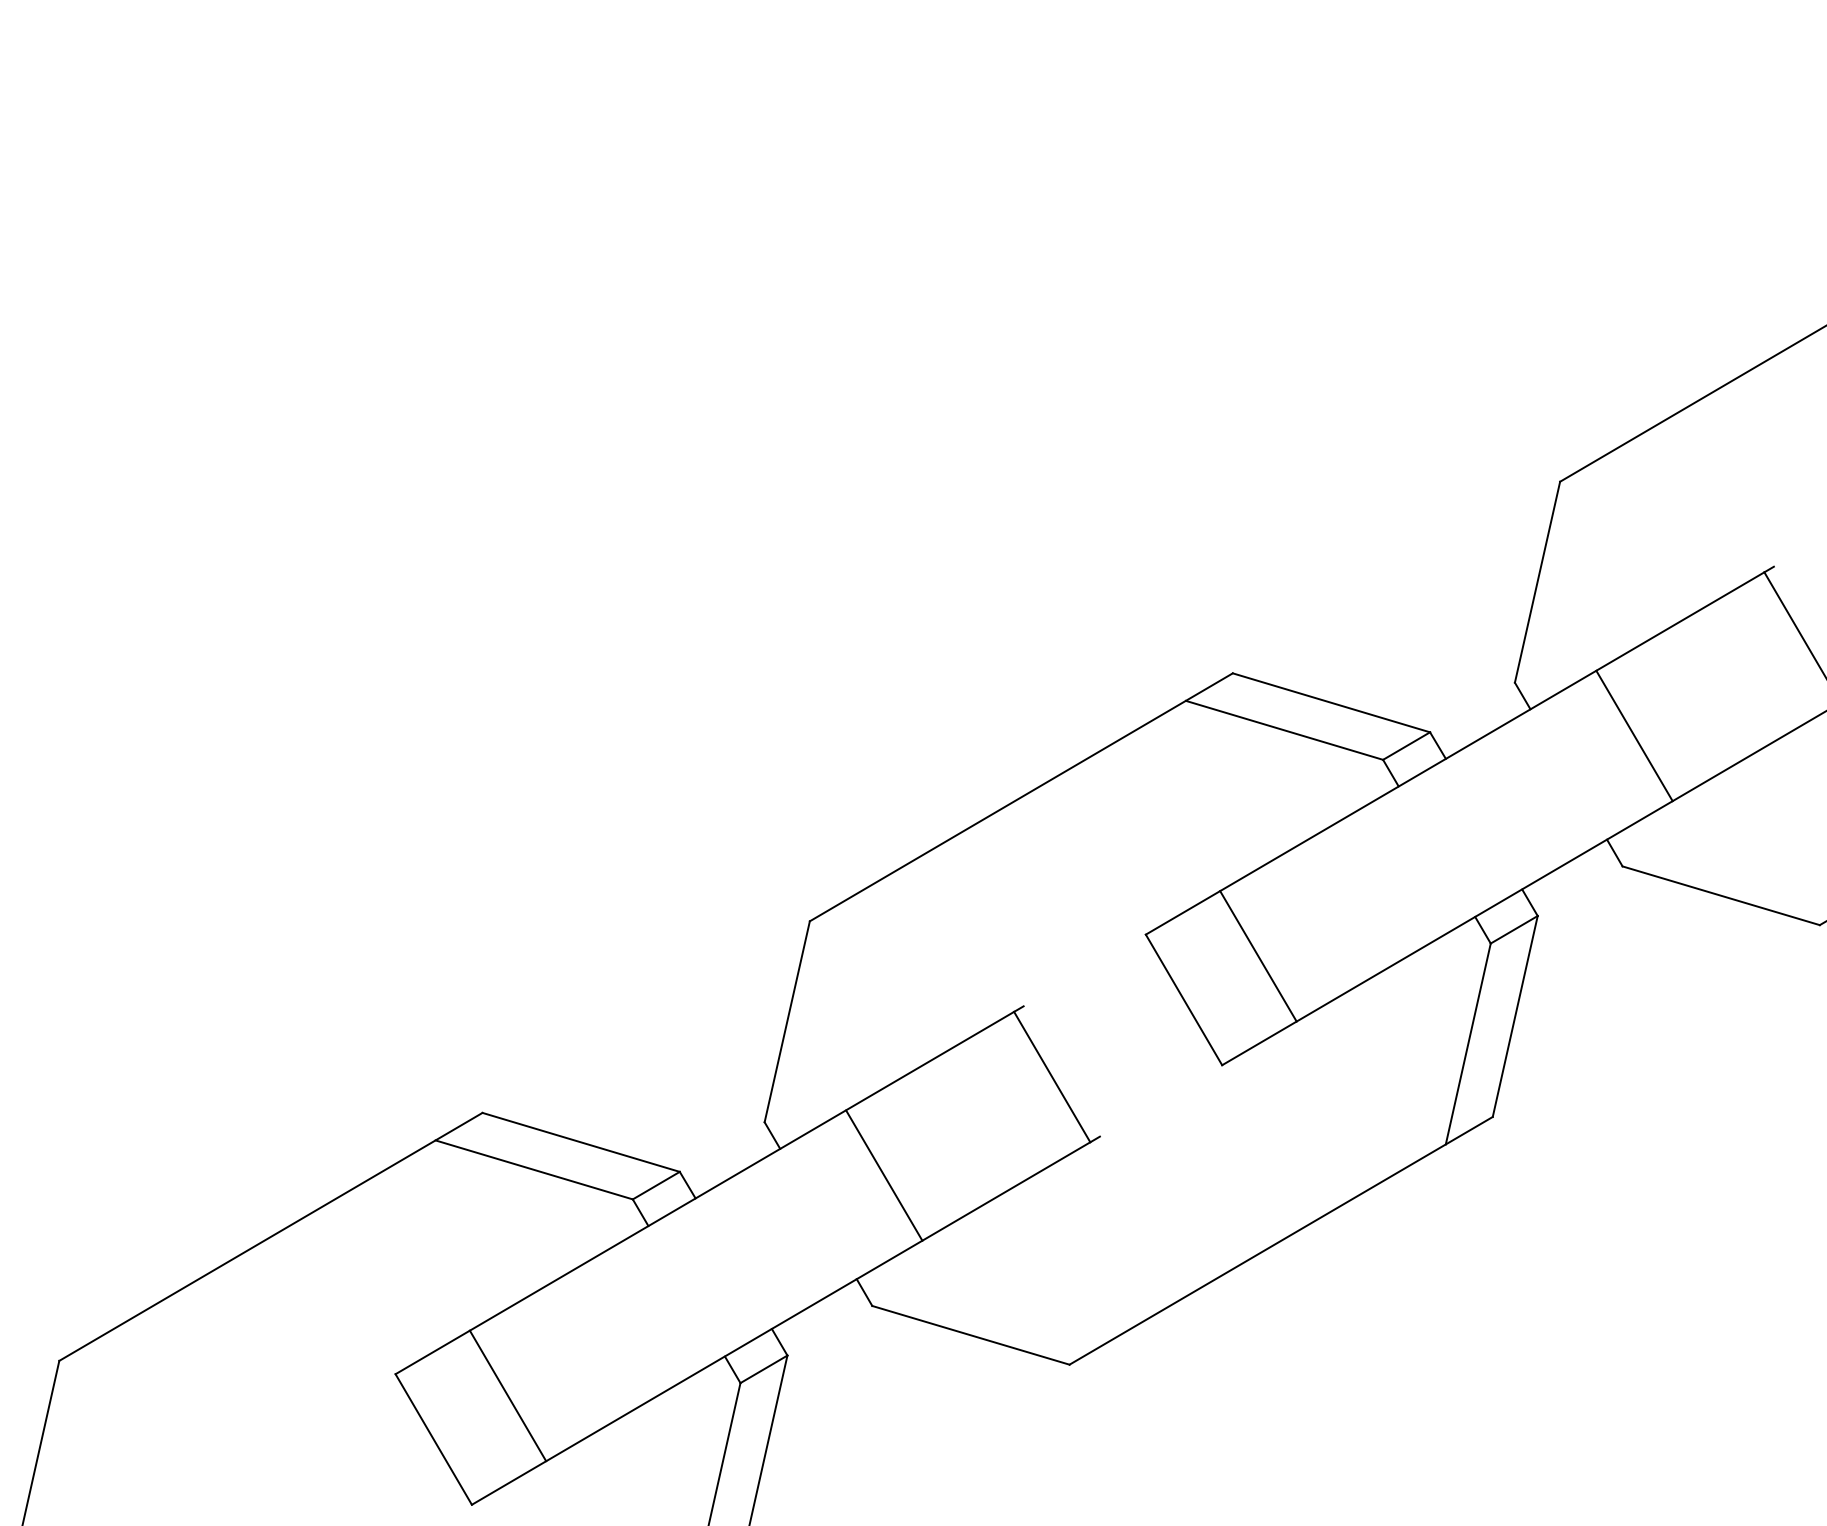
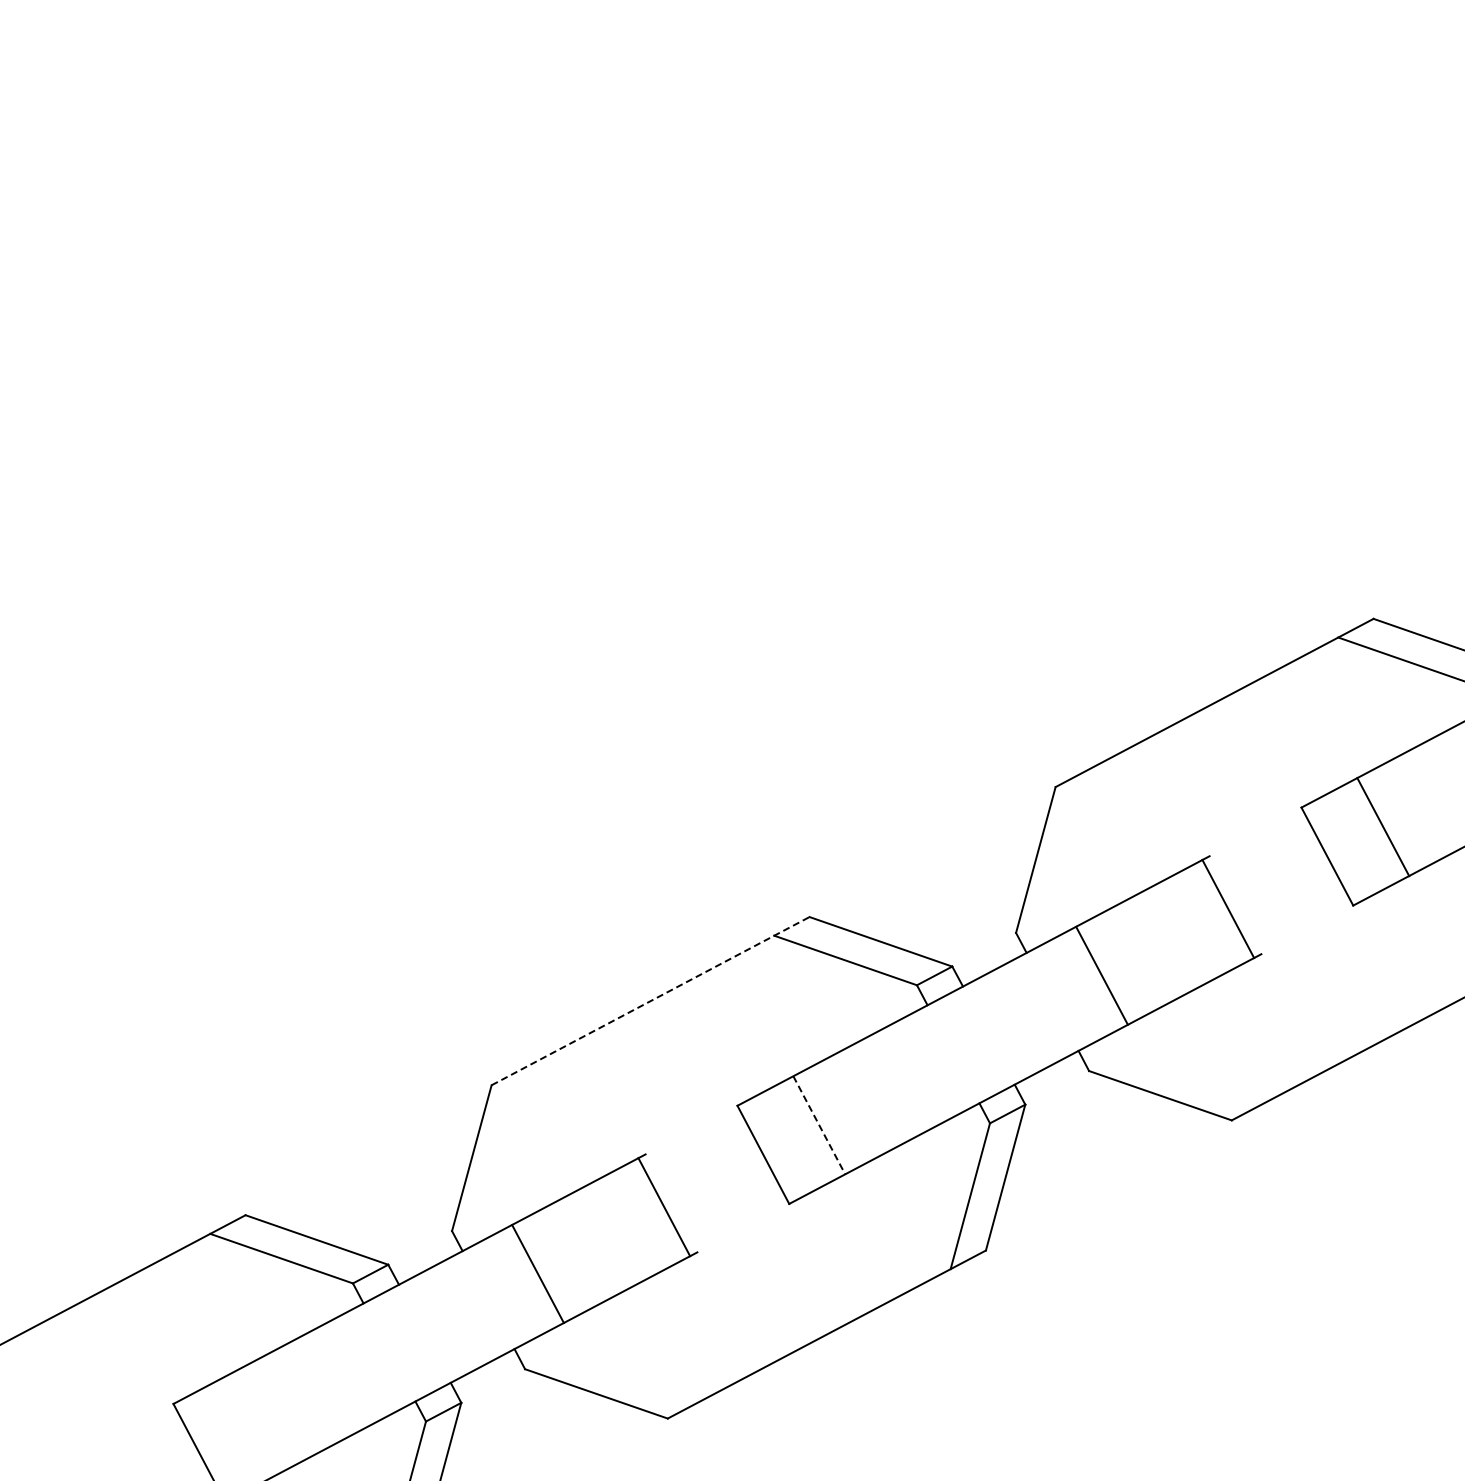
line: (1021, 797) -> (650, 1001), solid -> dashed
line: (1258, 956) -> (819, 1125), solid -> dashed
line: (508, 1395) -> (255, 1423), removed

